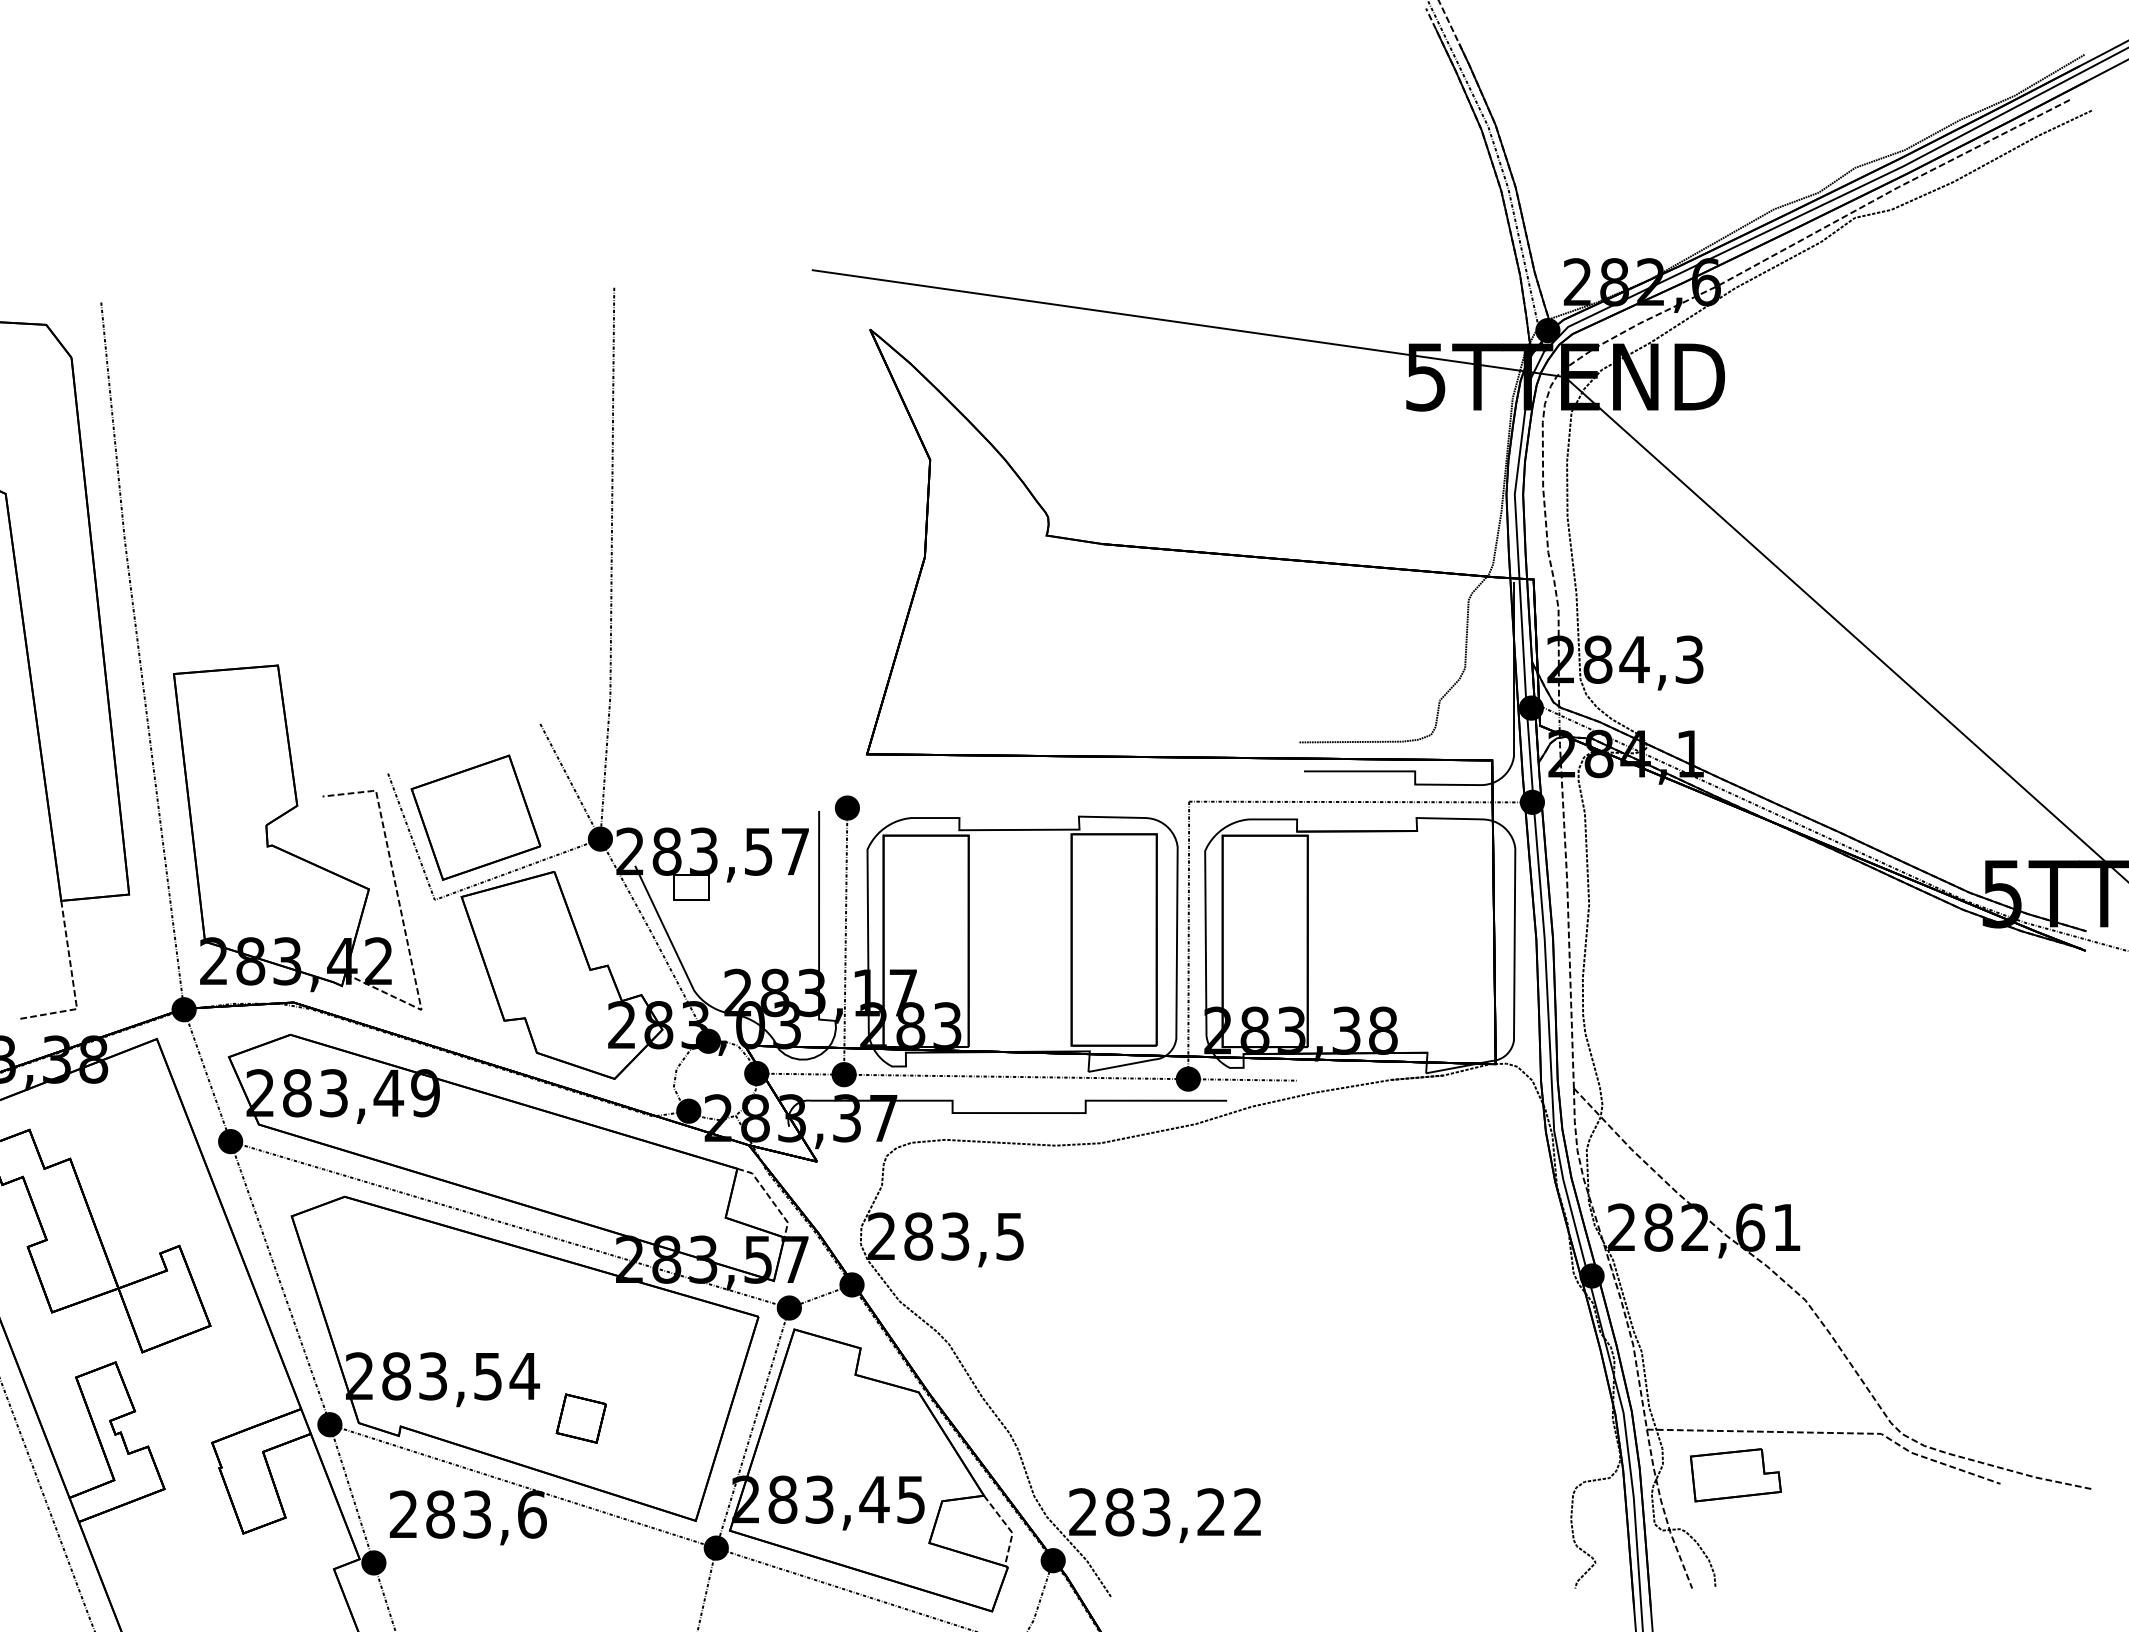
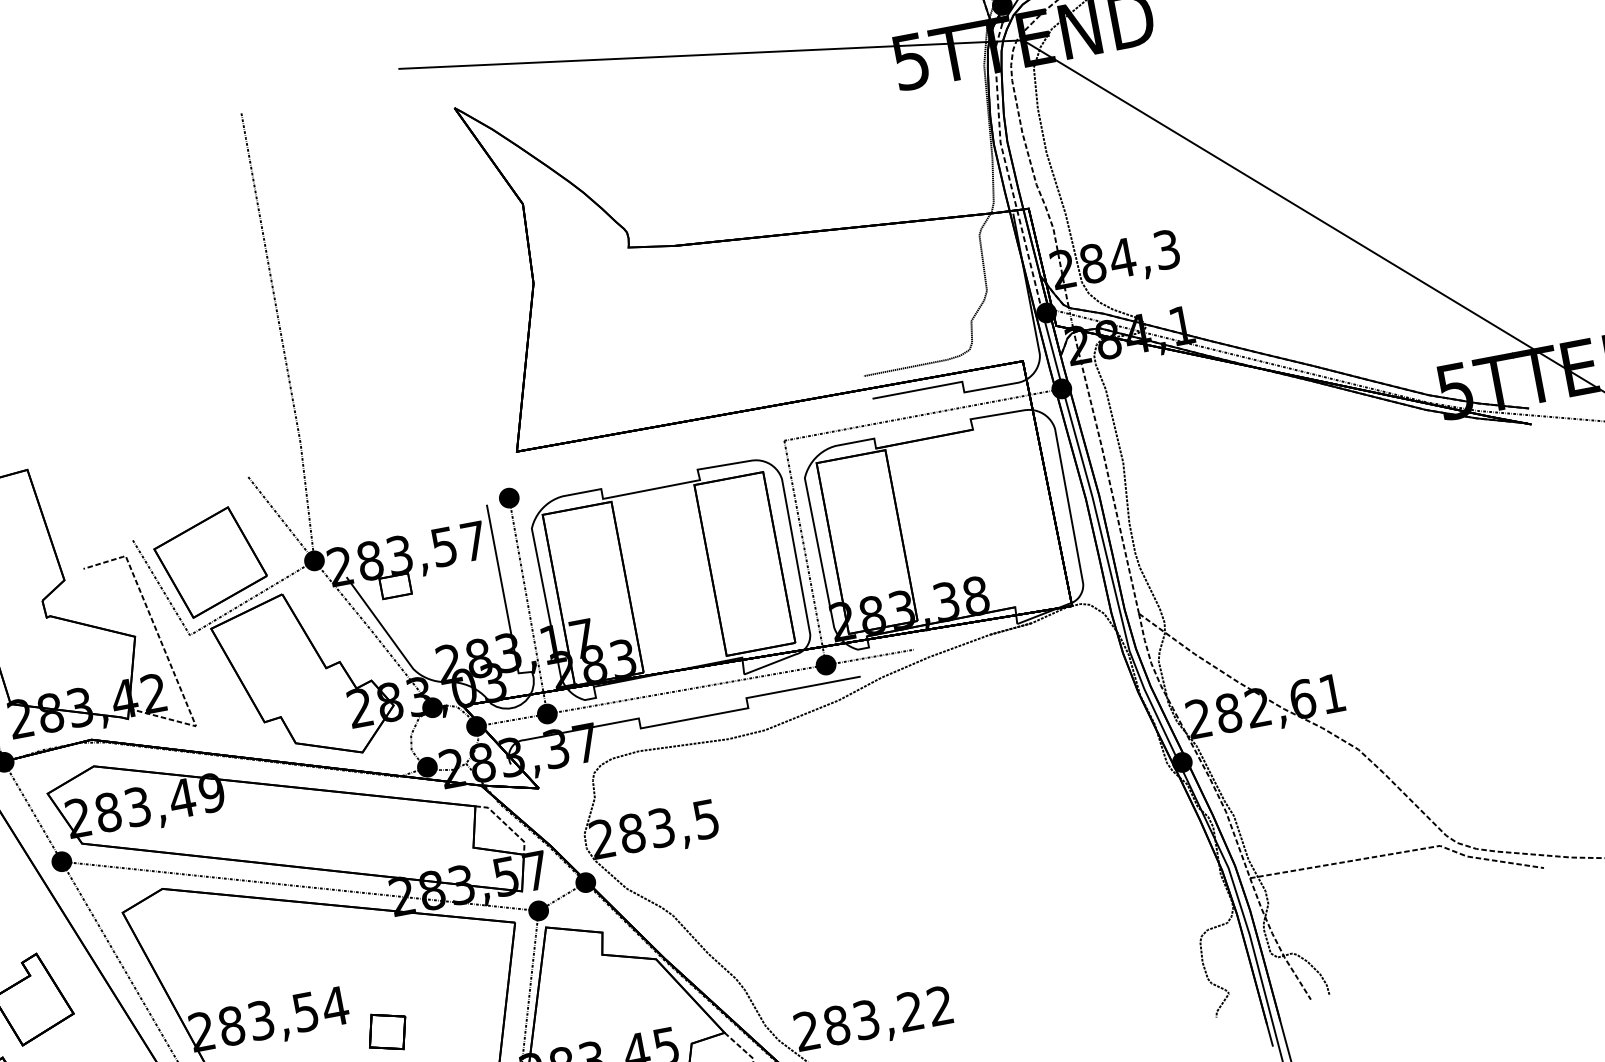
line: (1516, 522) -> (1006, 165), solid -> dashed
part: (1735, 1475) -> (1328, 901), removed

